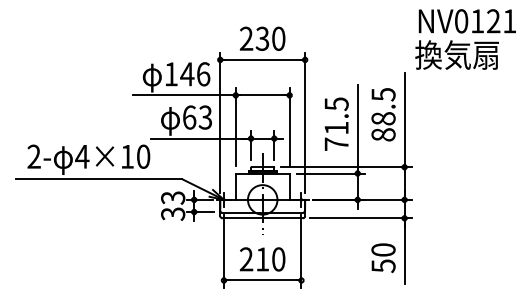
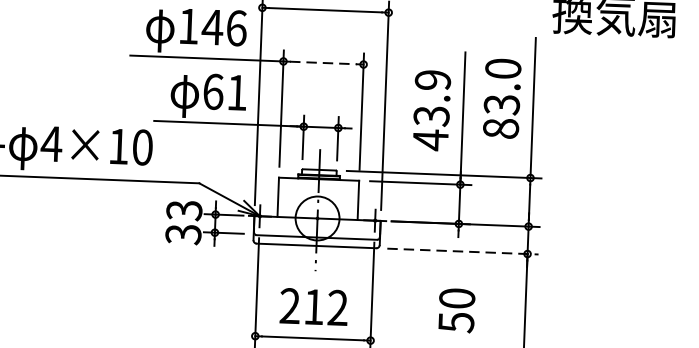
line: (262, 95) -> (323, 63), solid -> dashed
text: (383, 106) -> (502, 86), 88.5 -> 83.0
text: (204, 117) -> (235, 92), 63 -> 61
text: (336, 124) -> (431, 110), 71.5 -> 43.9
line: (361, 218) -> (463, 251), solid -> dashed
text: (383, 258) -> (456, 311), moved
text: (278, 259) -> (337, 308), 210 -> 212

